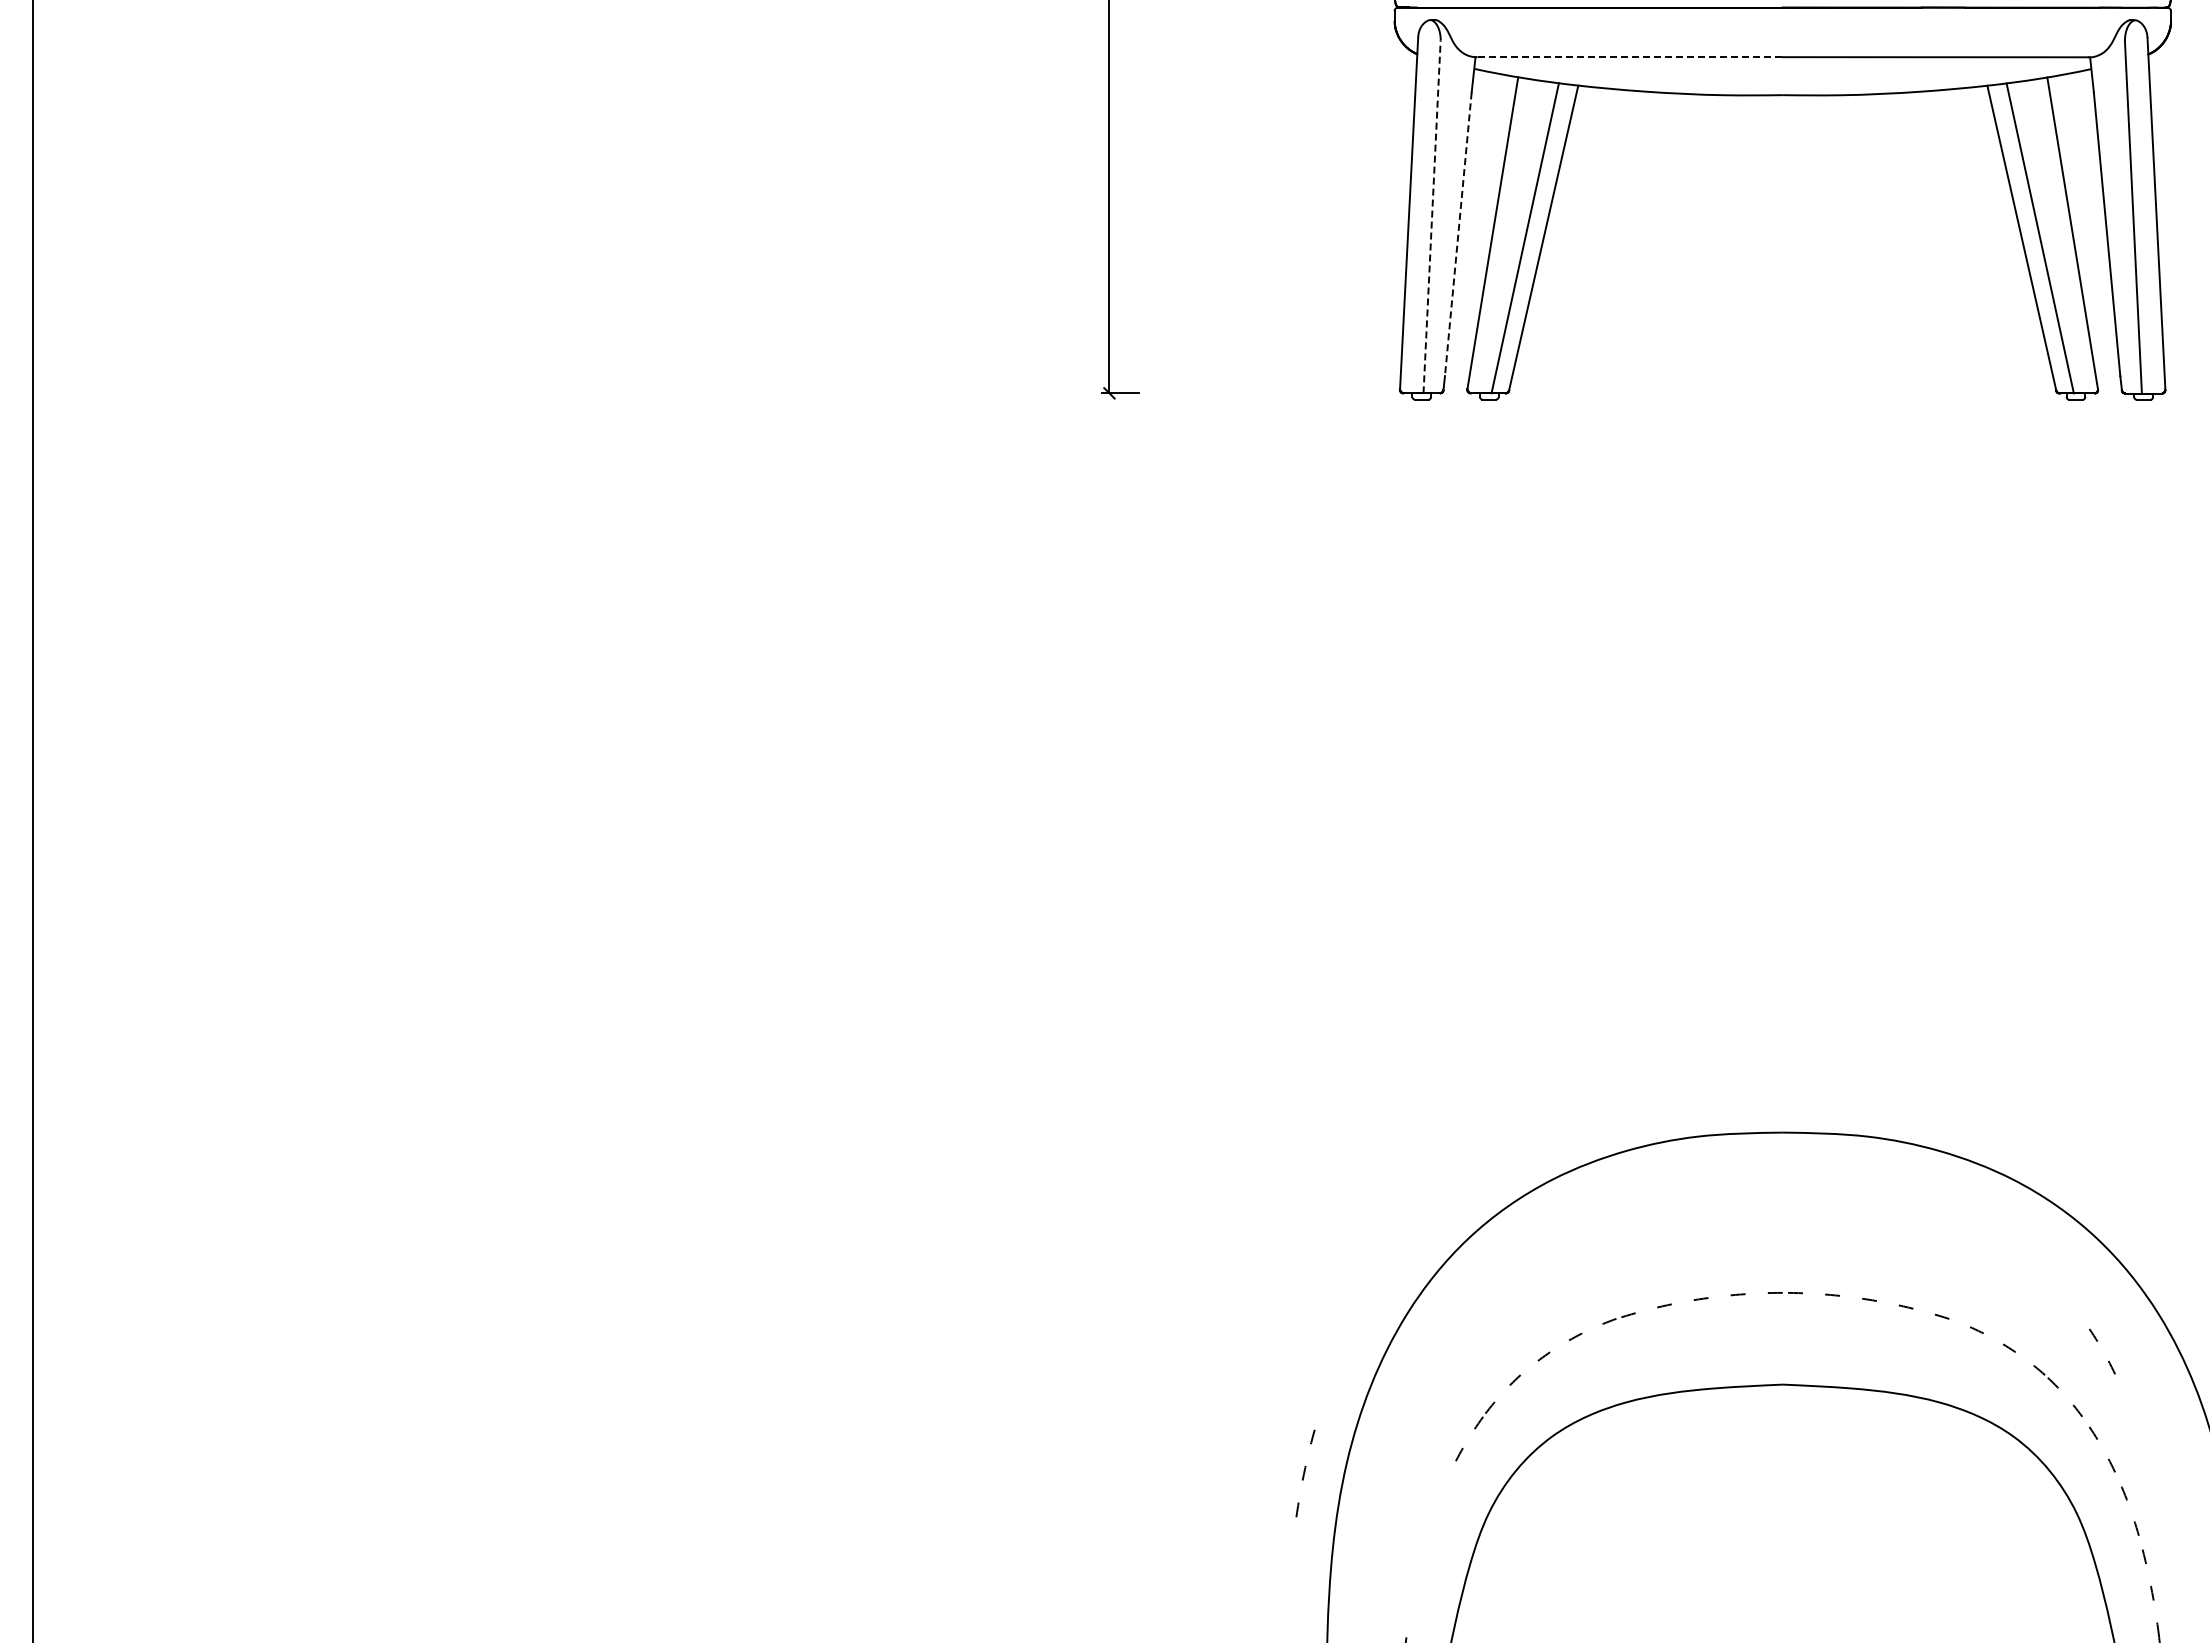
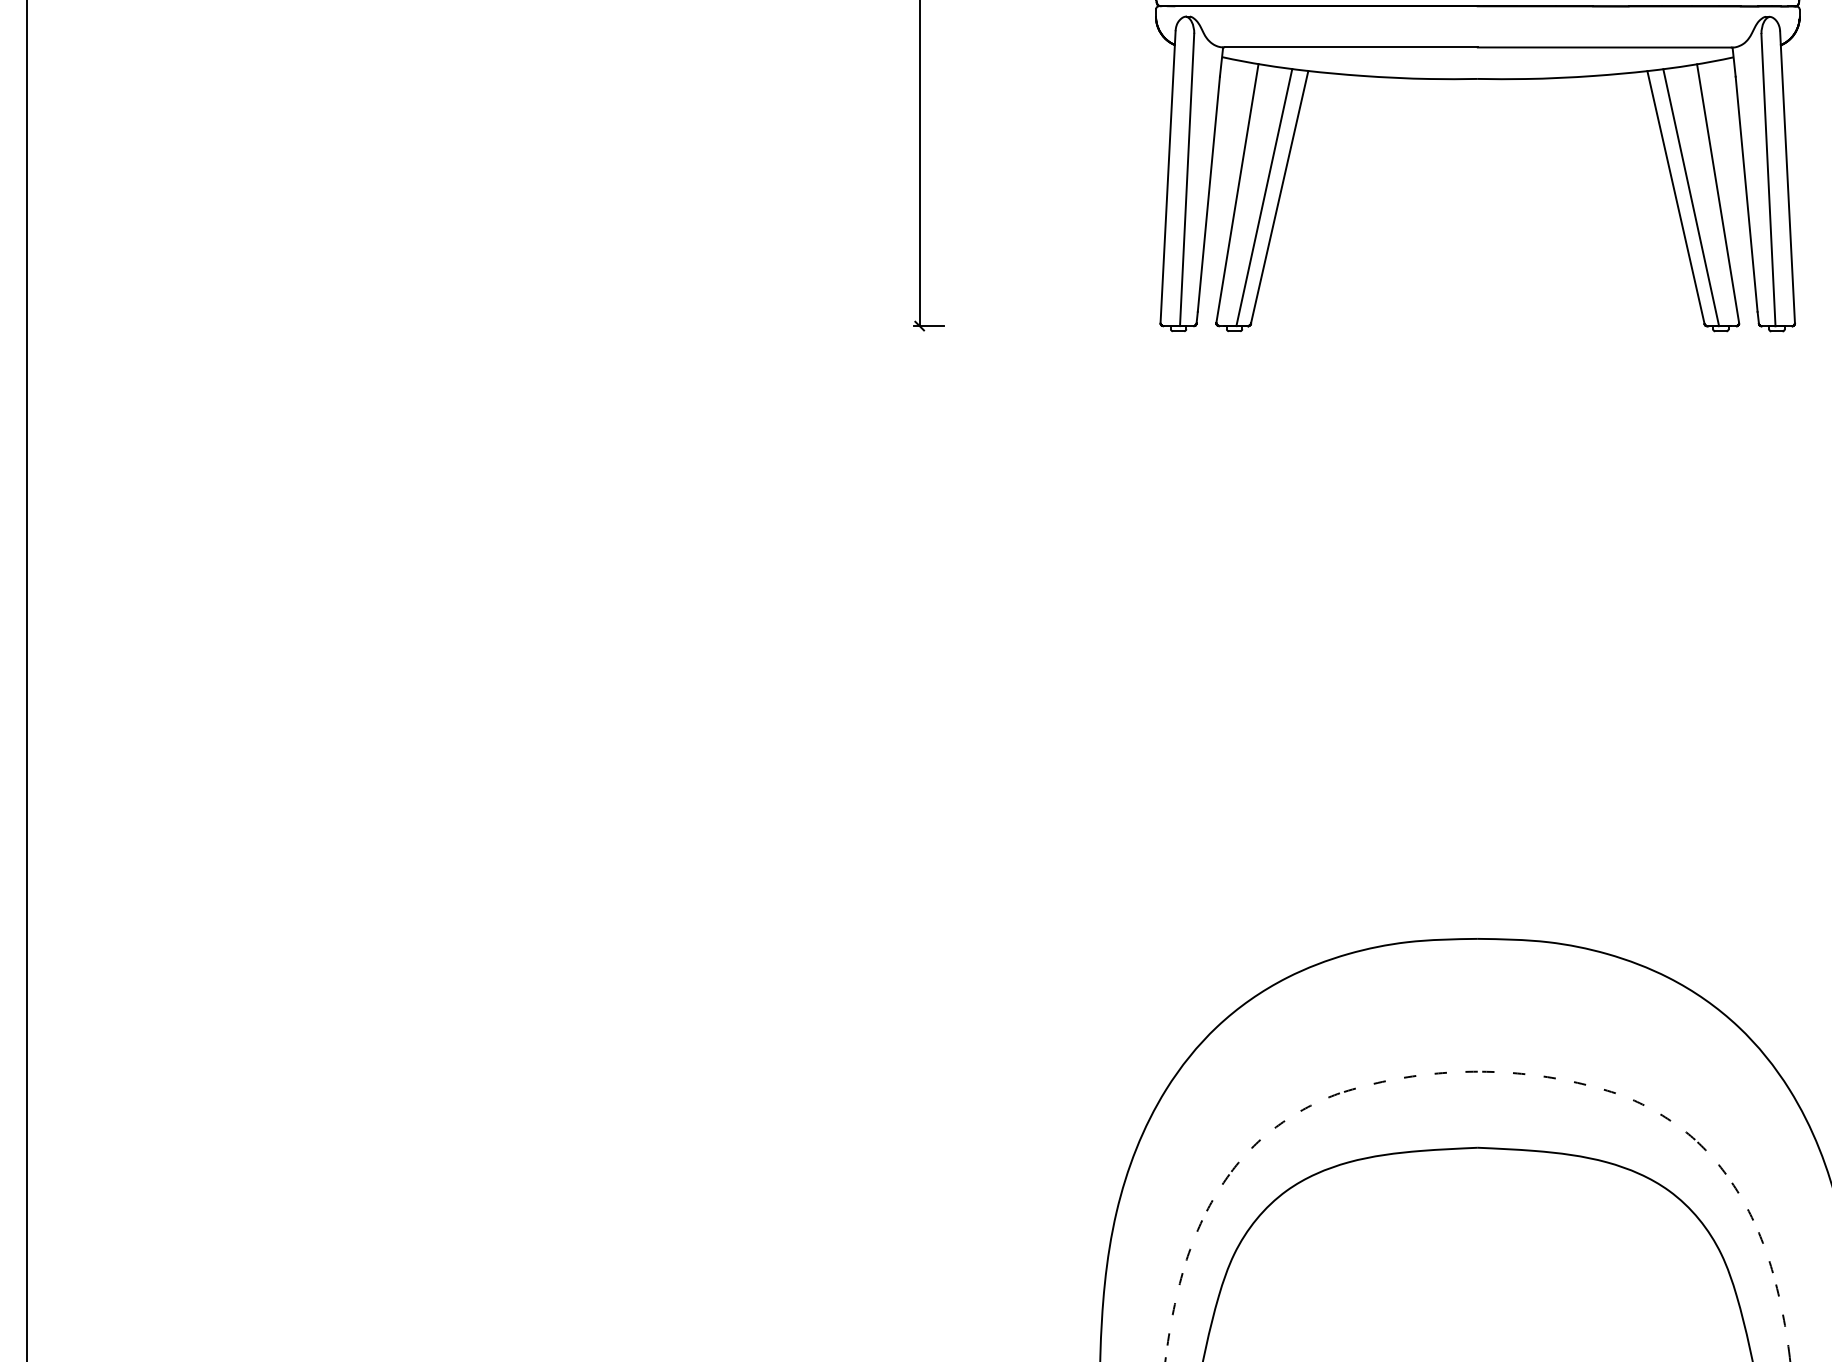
line: (1630, 57) -> (1351, 47), dashed -> solid
line: (1432, 217) -> (1187, 180), dashed -> solid
line: (1458, 234) -> (1209, 194), dashed -> solid
arc: (2097, 1341) -> (1738, 1112), removed
arc: (1305, 1472) -> (1175, 1308), moved
arc: (1436, 1506) -> (1190, 1248), added

